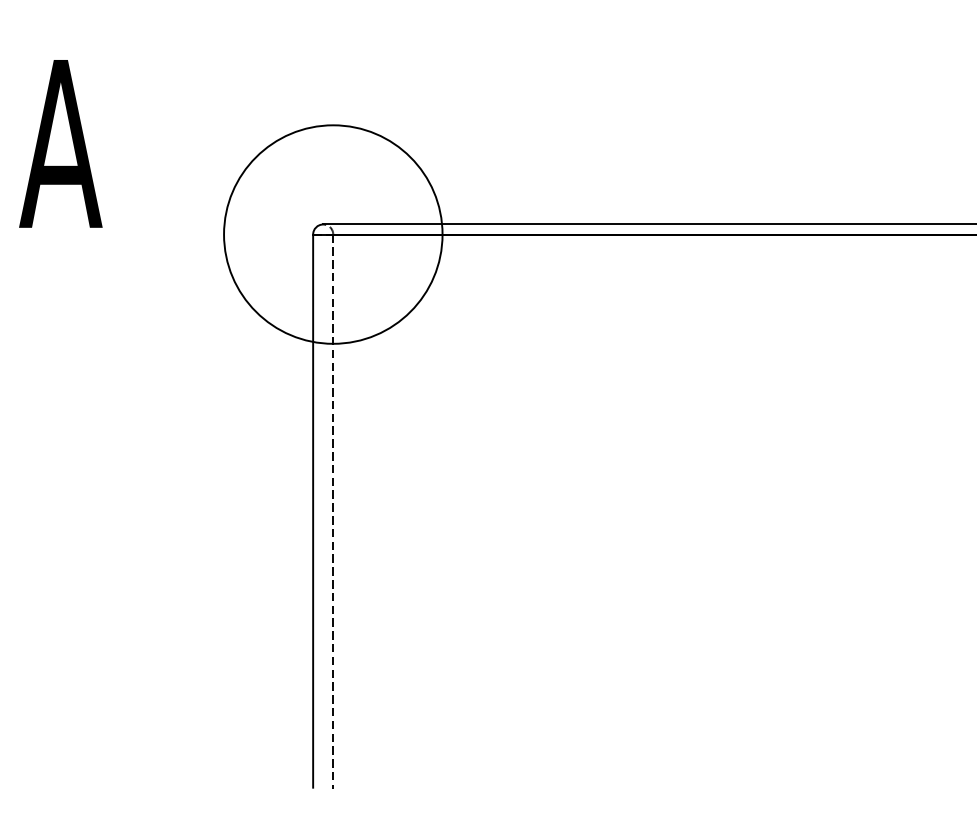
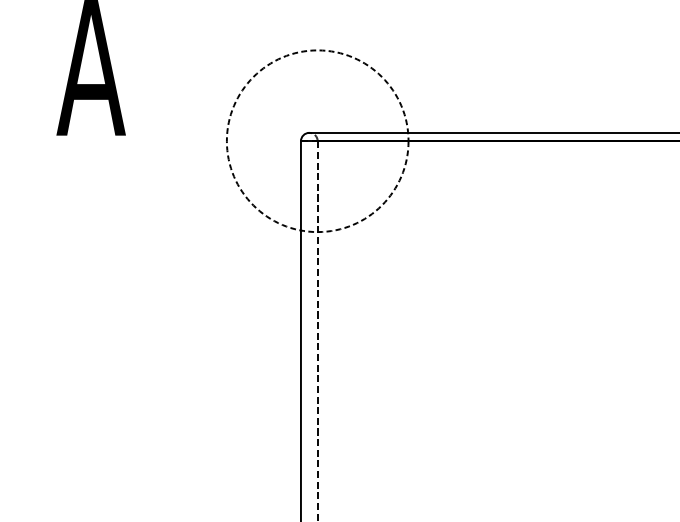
circle: (333, 234) -> (317, 141), solid -> dashed

